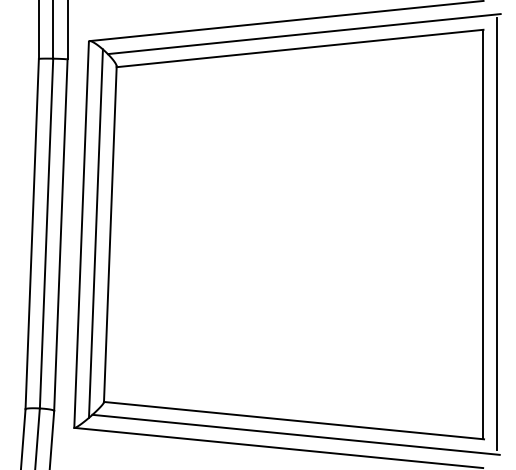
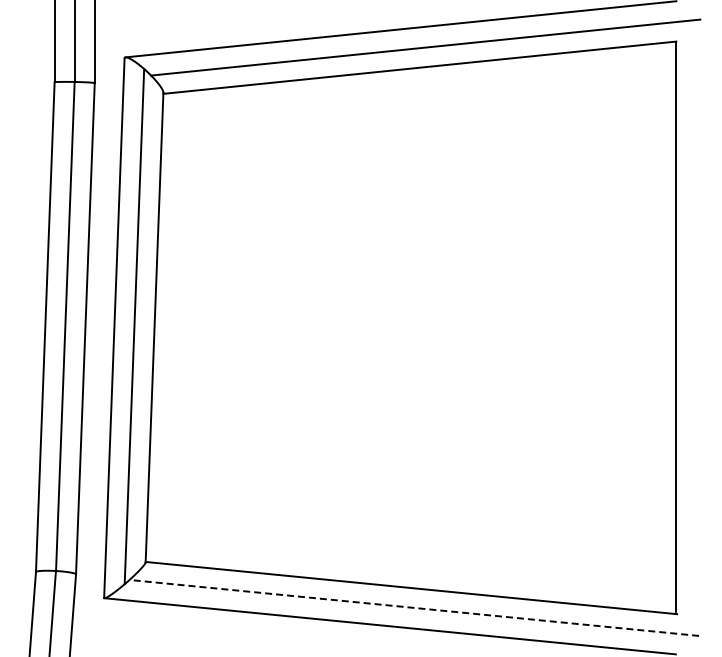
line: (497, 233) -> (695, 326), removed
line: (295, 434) -> (413, 607), solid -> dashed

